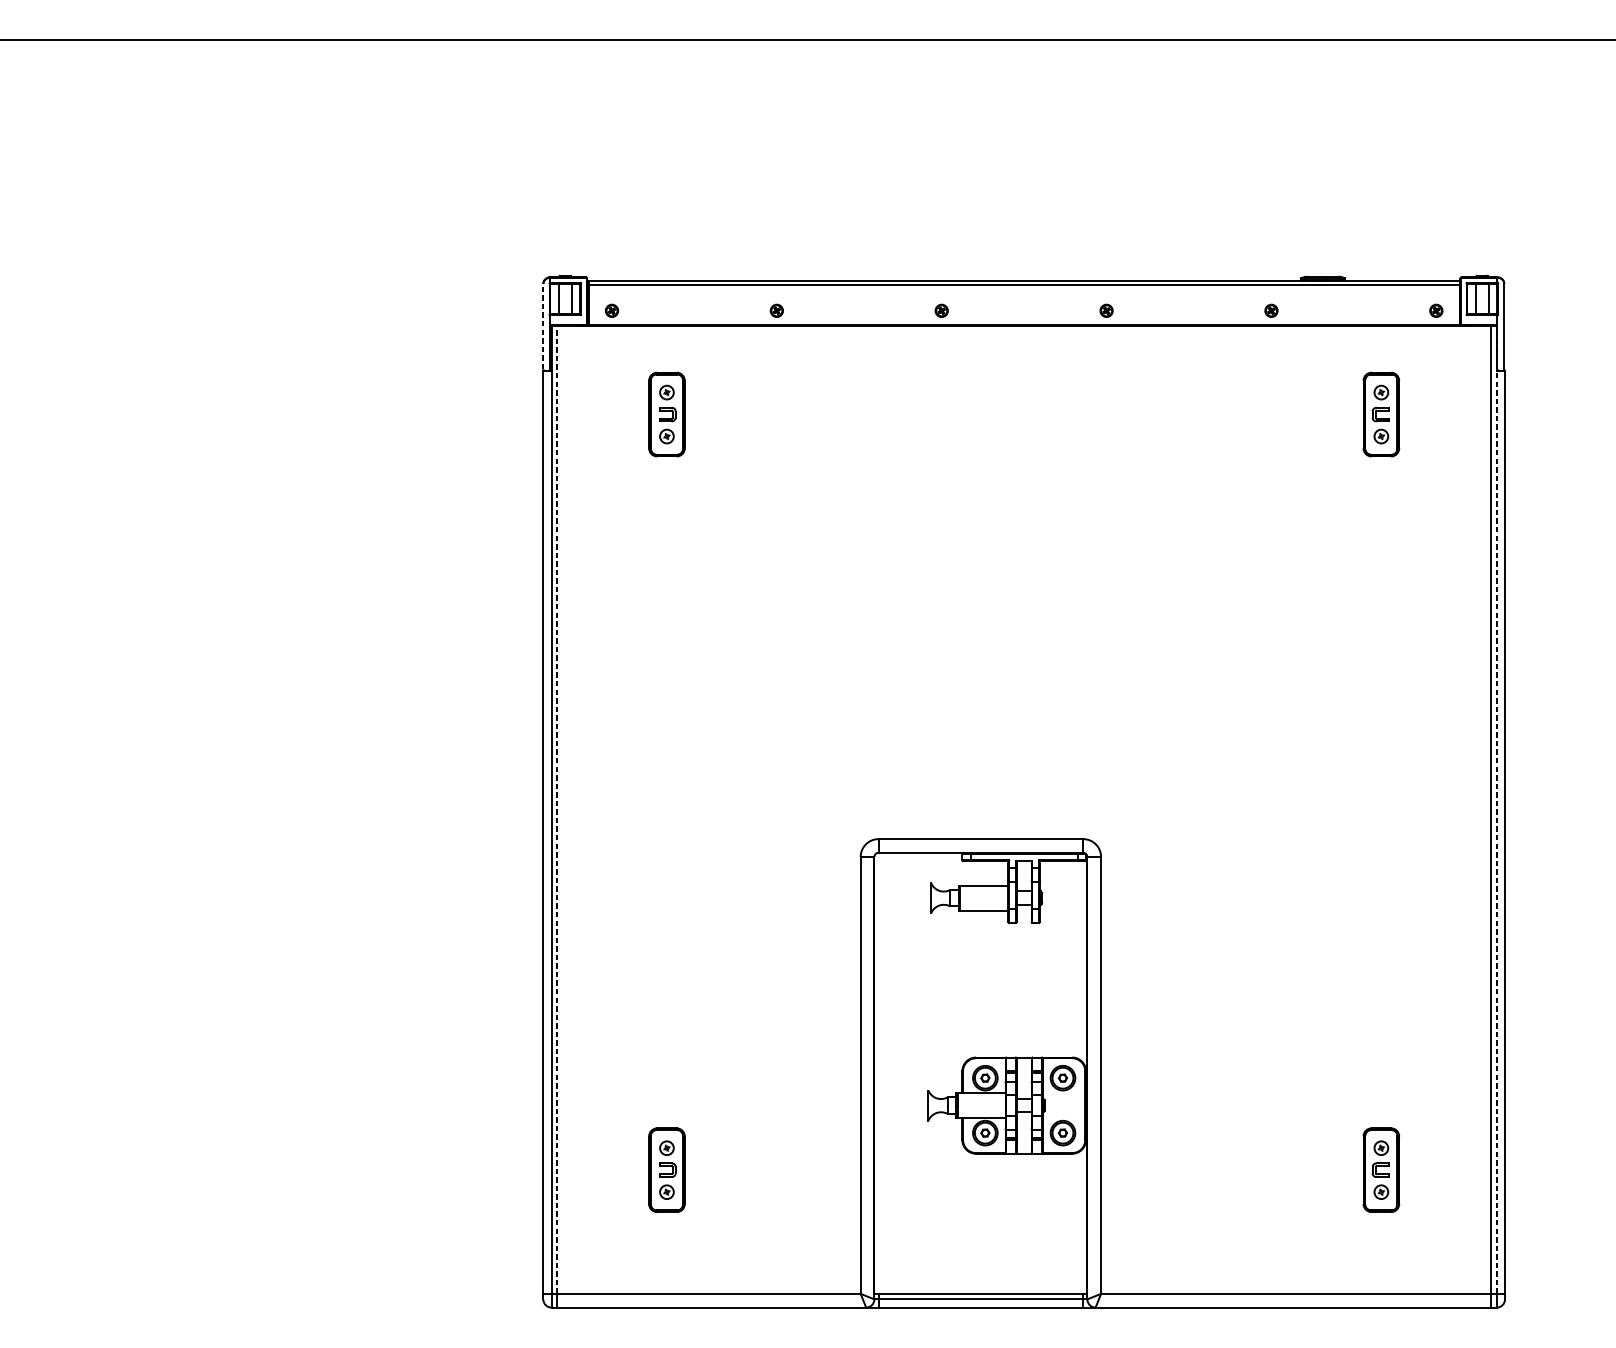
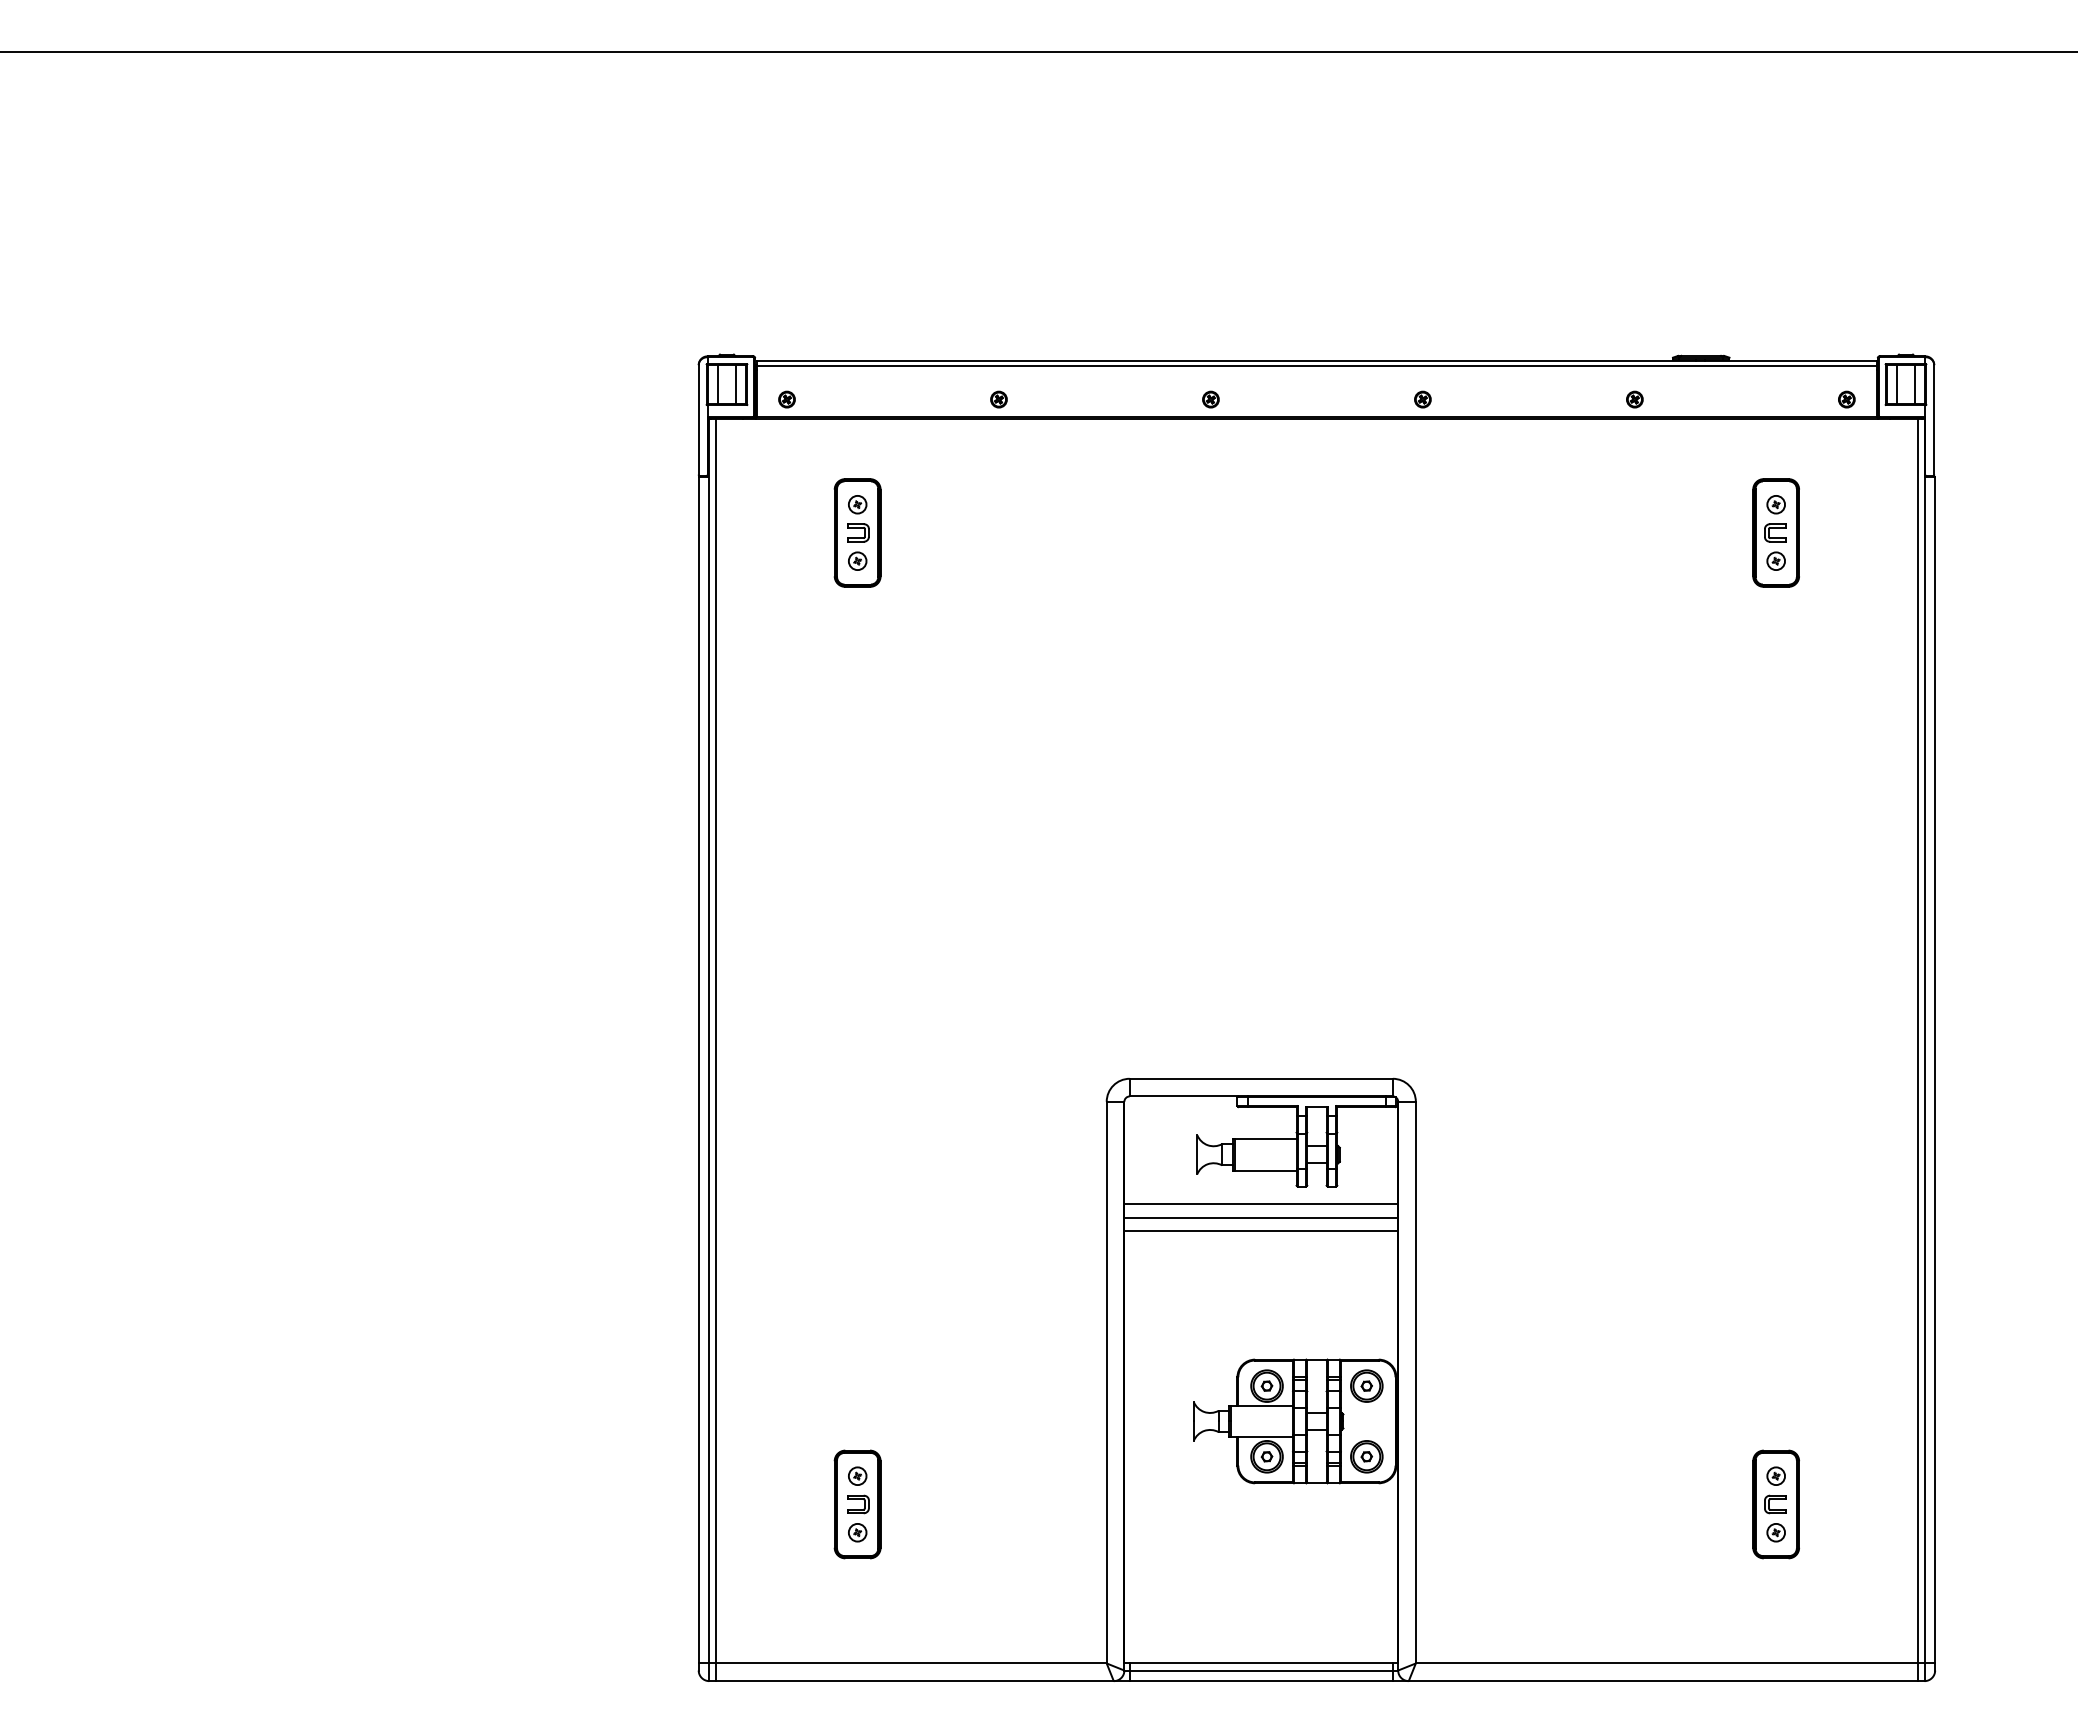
line: (543, 326) -> (698, 419), dashed -> solid
line: (557, 809) -> (716, 1040), dashed -> solid
line: (1496, 809) -> (1924, 1040), dashed -> solid
line: (981, 936) -> (1261, 1204), added
line: (981, 947) -> (1261, 1218), added
line: (981, 957) -> (1261, 1230), added

